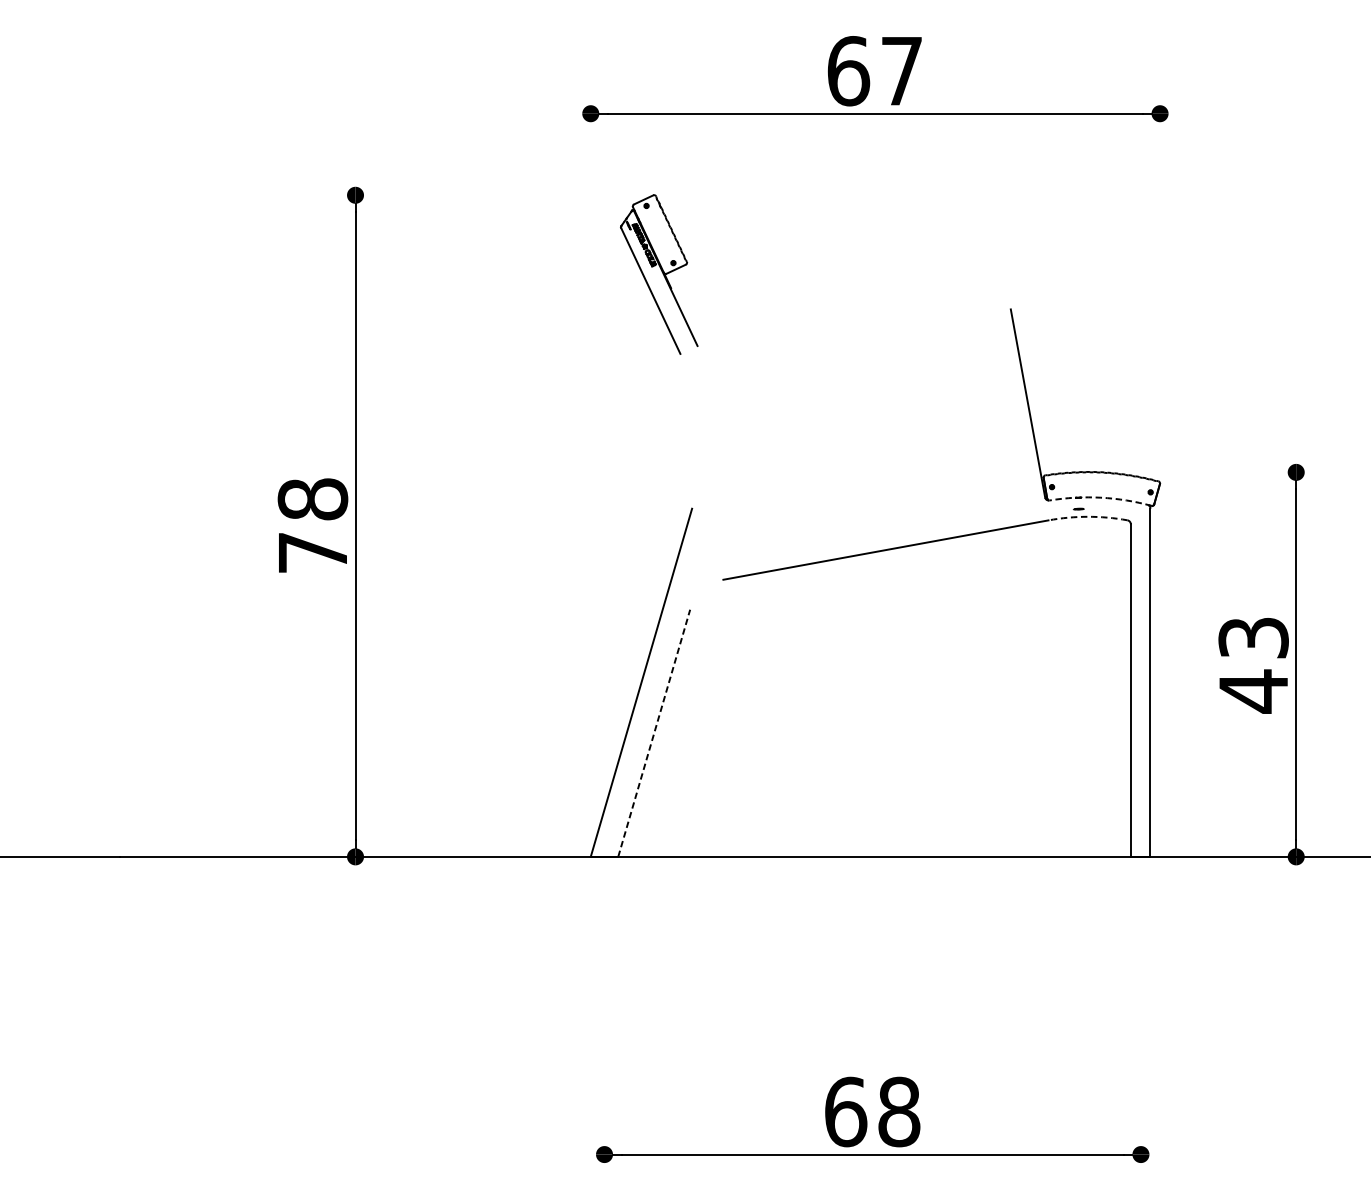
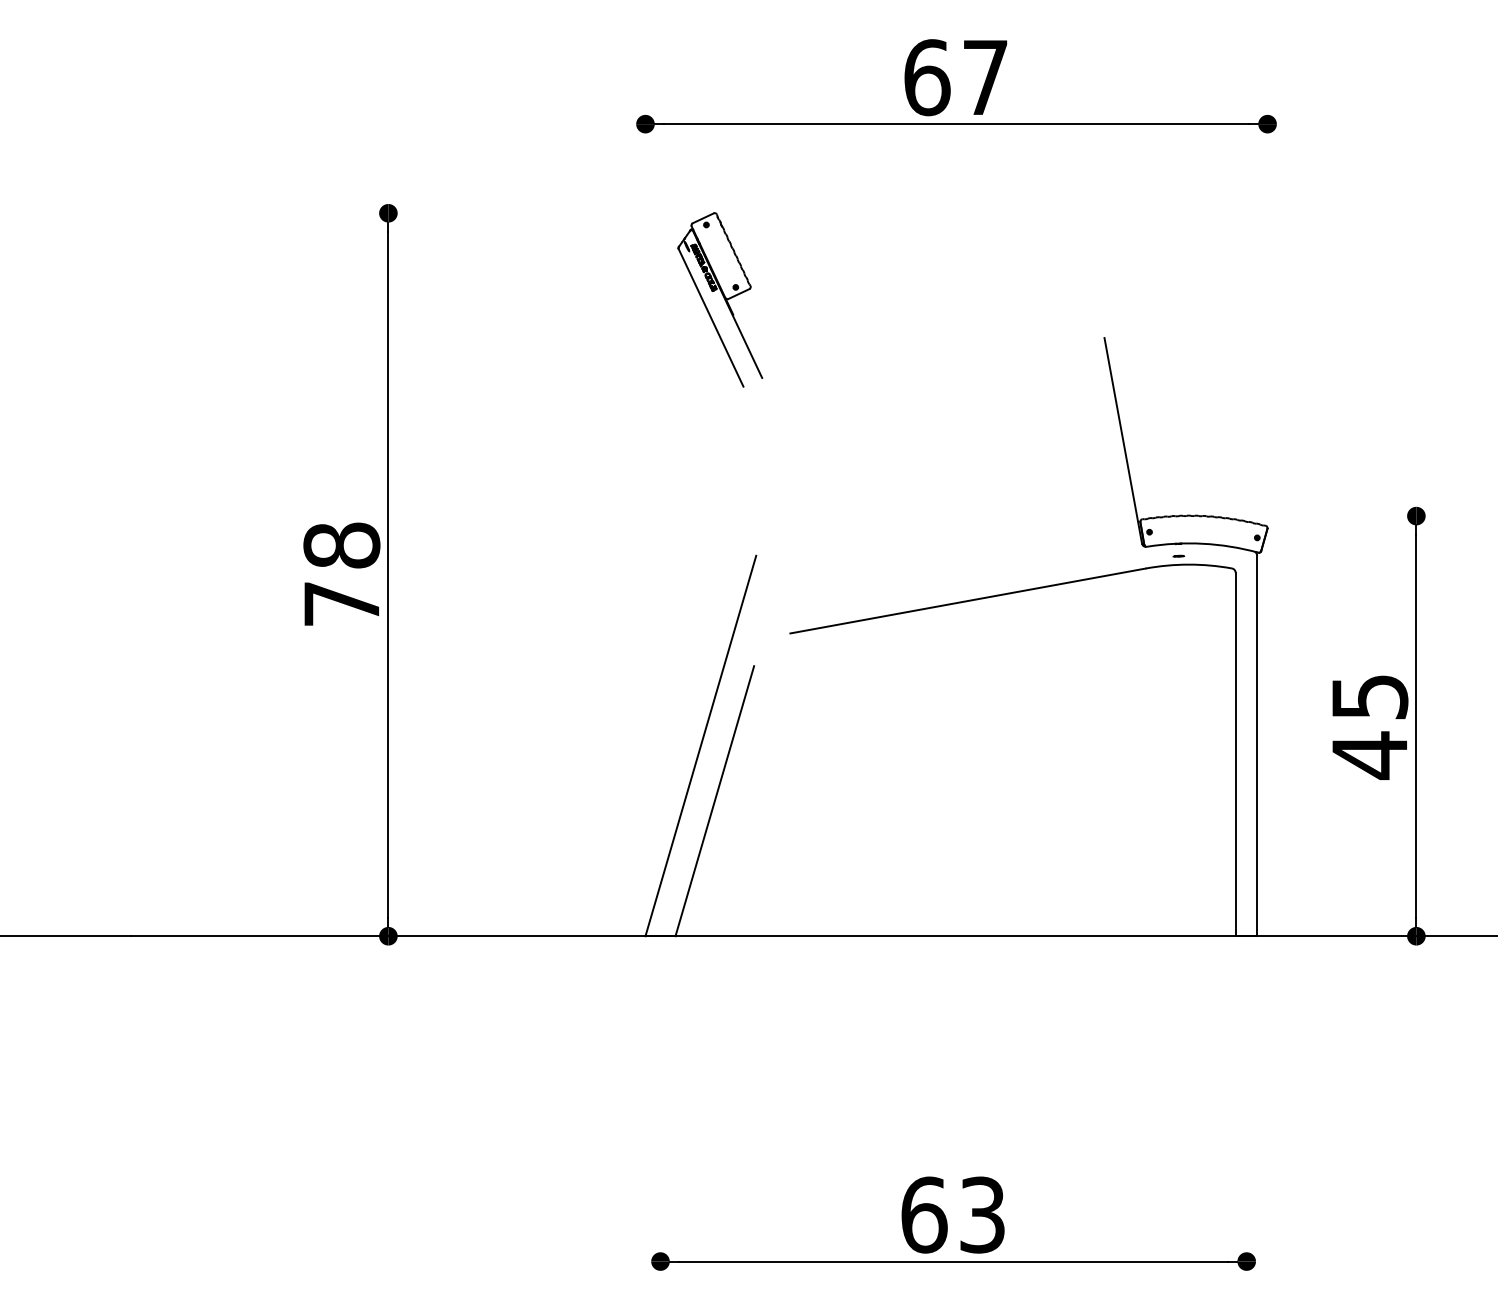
arc: (1100, 497) -> (1202, 543), dashed -> solid
arc: (1087, 516) -> (1188, 564), dashed -> solid
text: (1253, 638) -> (1369, 697), 43 -> 45
line: (653, 733) -> (714, 801), dashed -> solid
text: (899, 1111) -> (982, 1214), 68 -> 63

